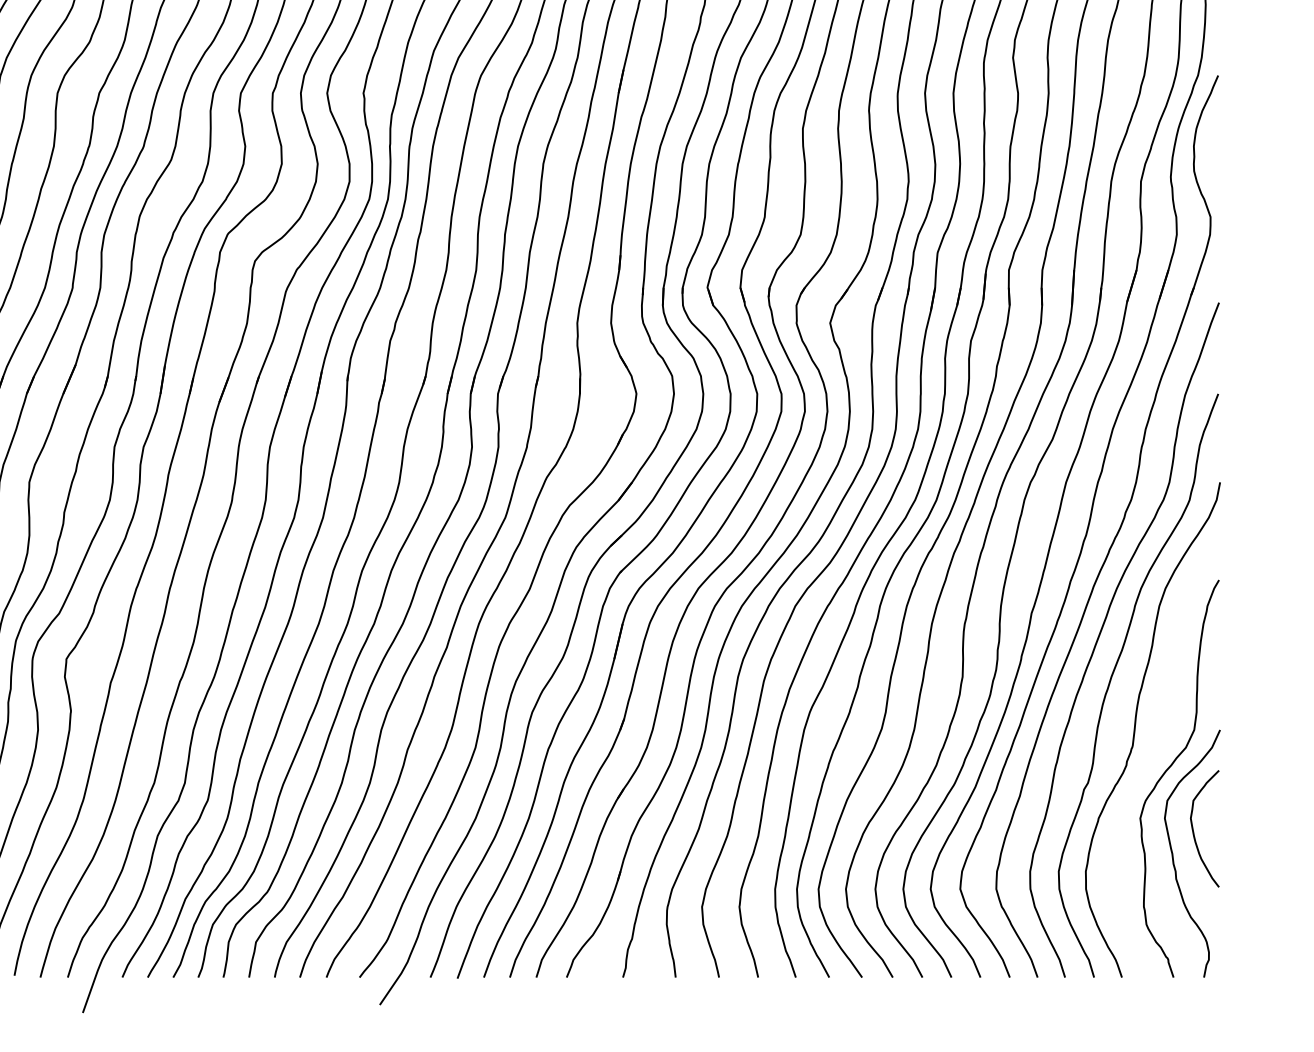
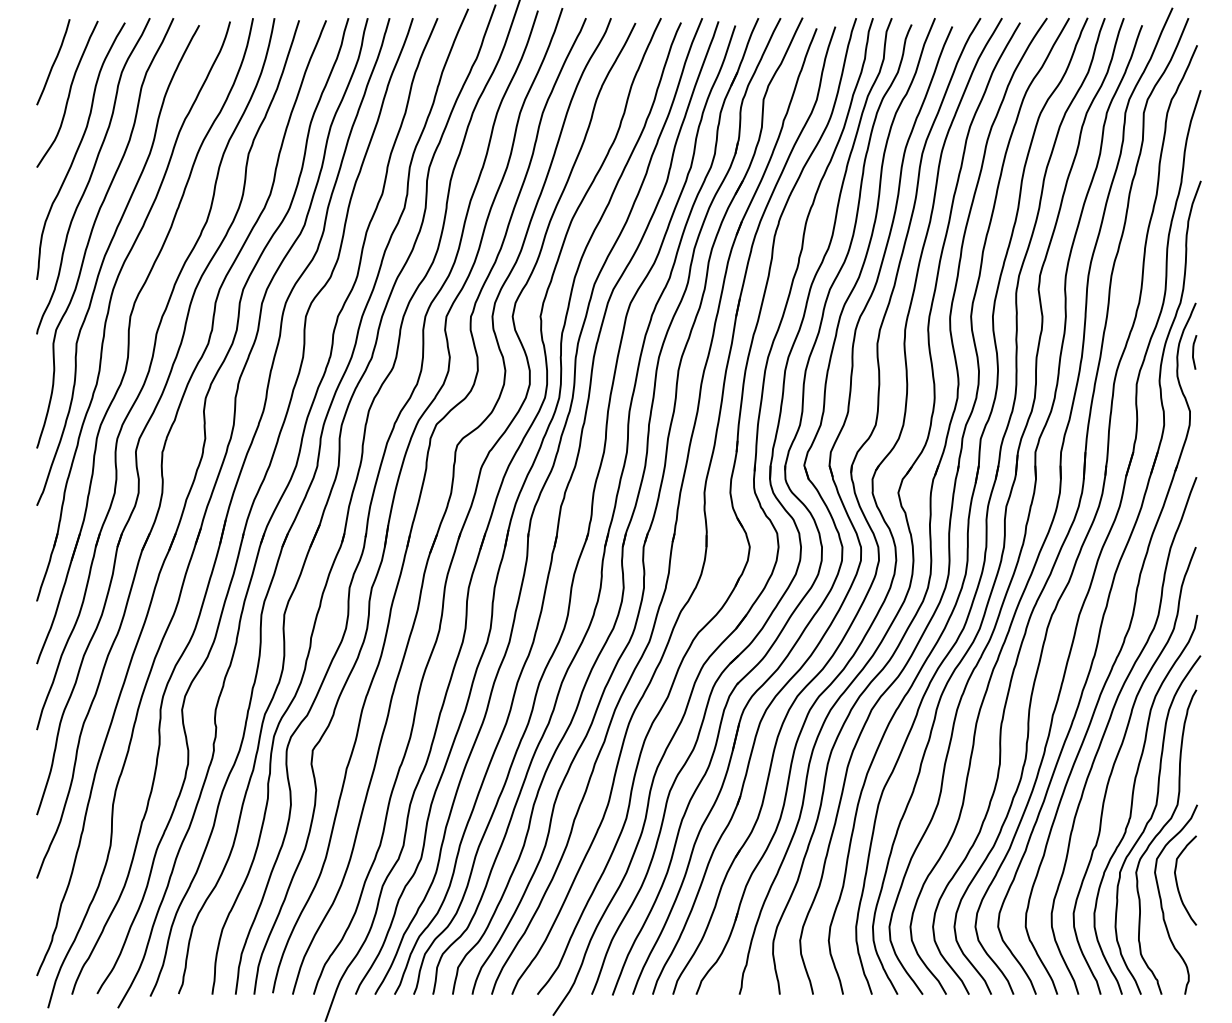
curve: (1216, 138) -> (1194, 351), added
curve: (1160, 749) -> (1151, 819), added

